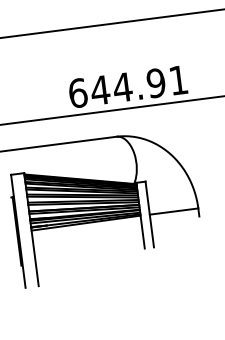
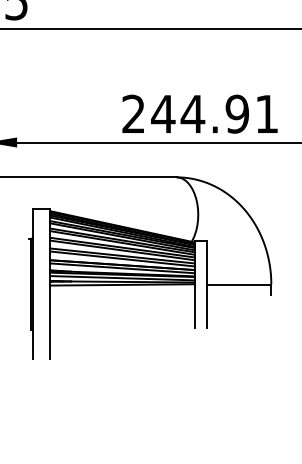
text: (77, 92) -> (133, 113), 644.91 -> 244.91

